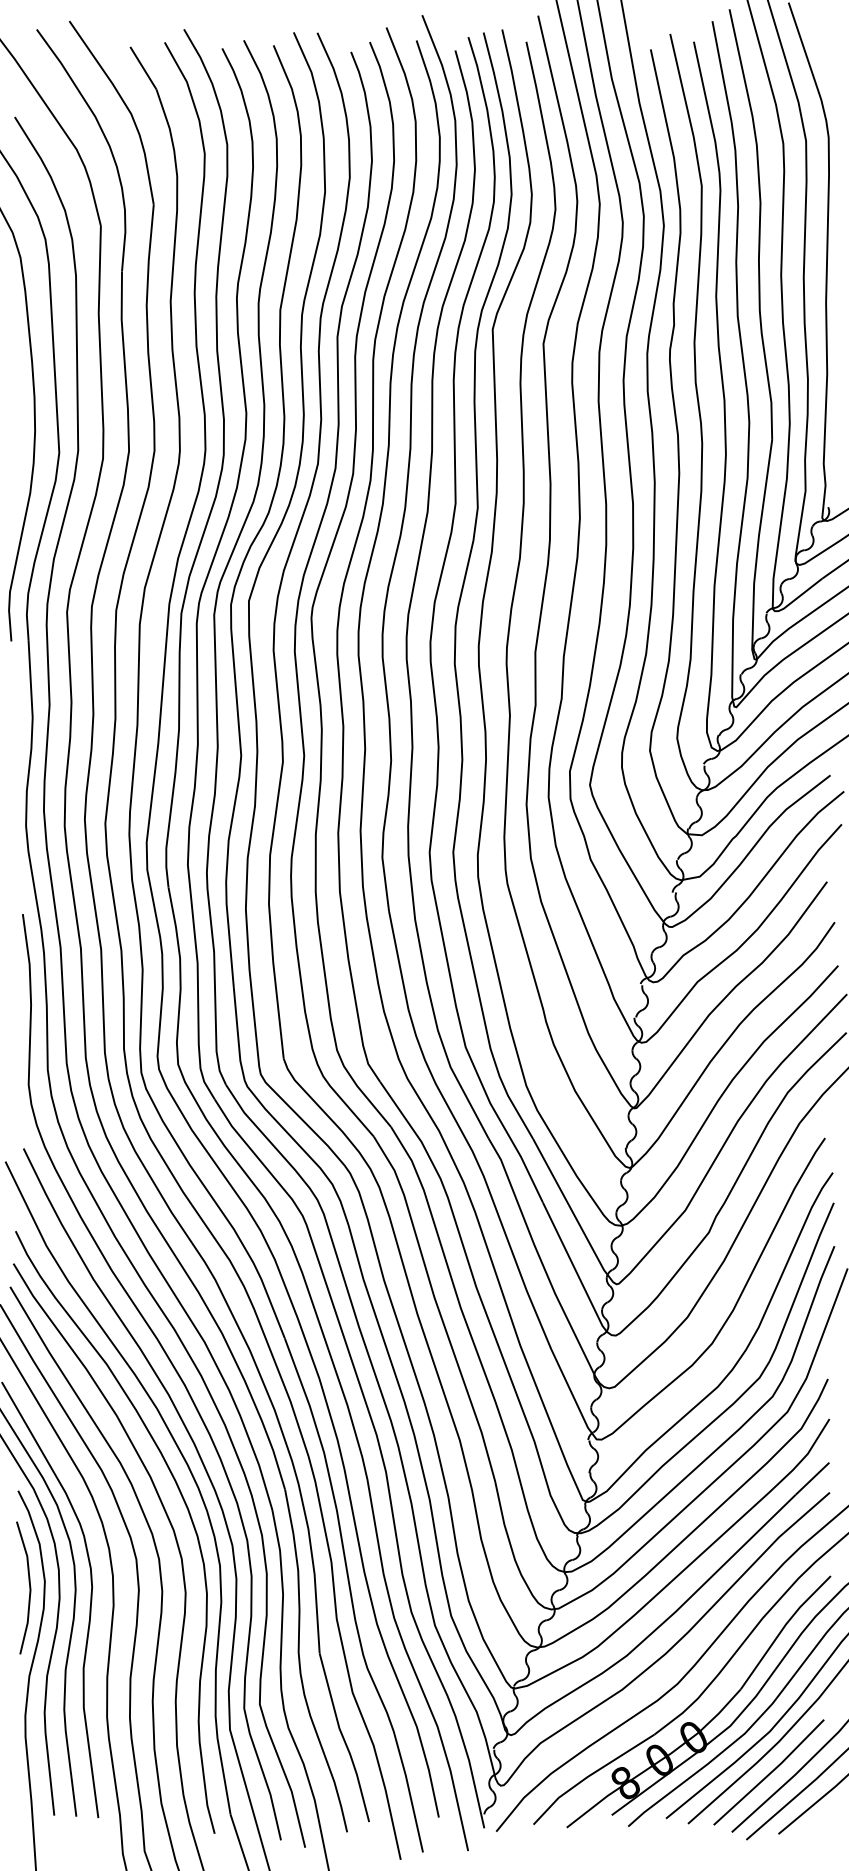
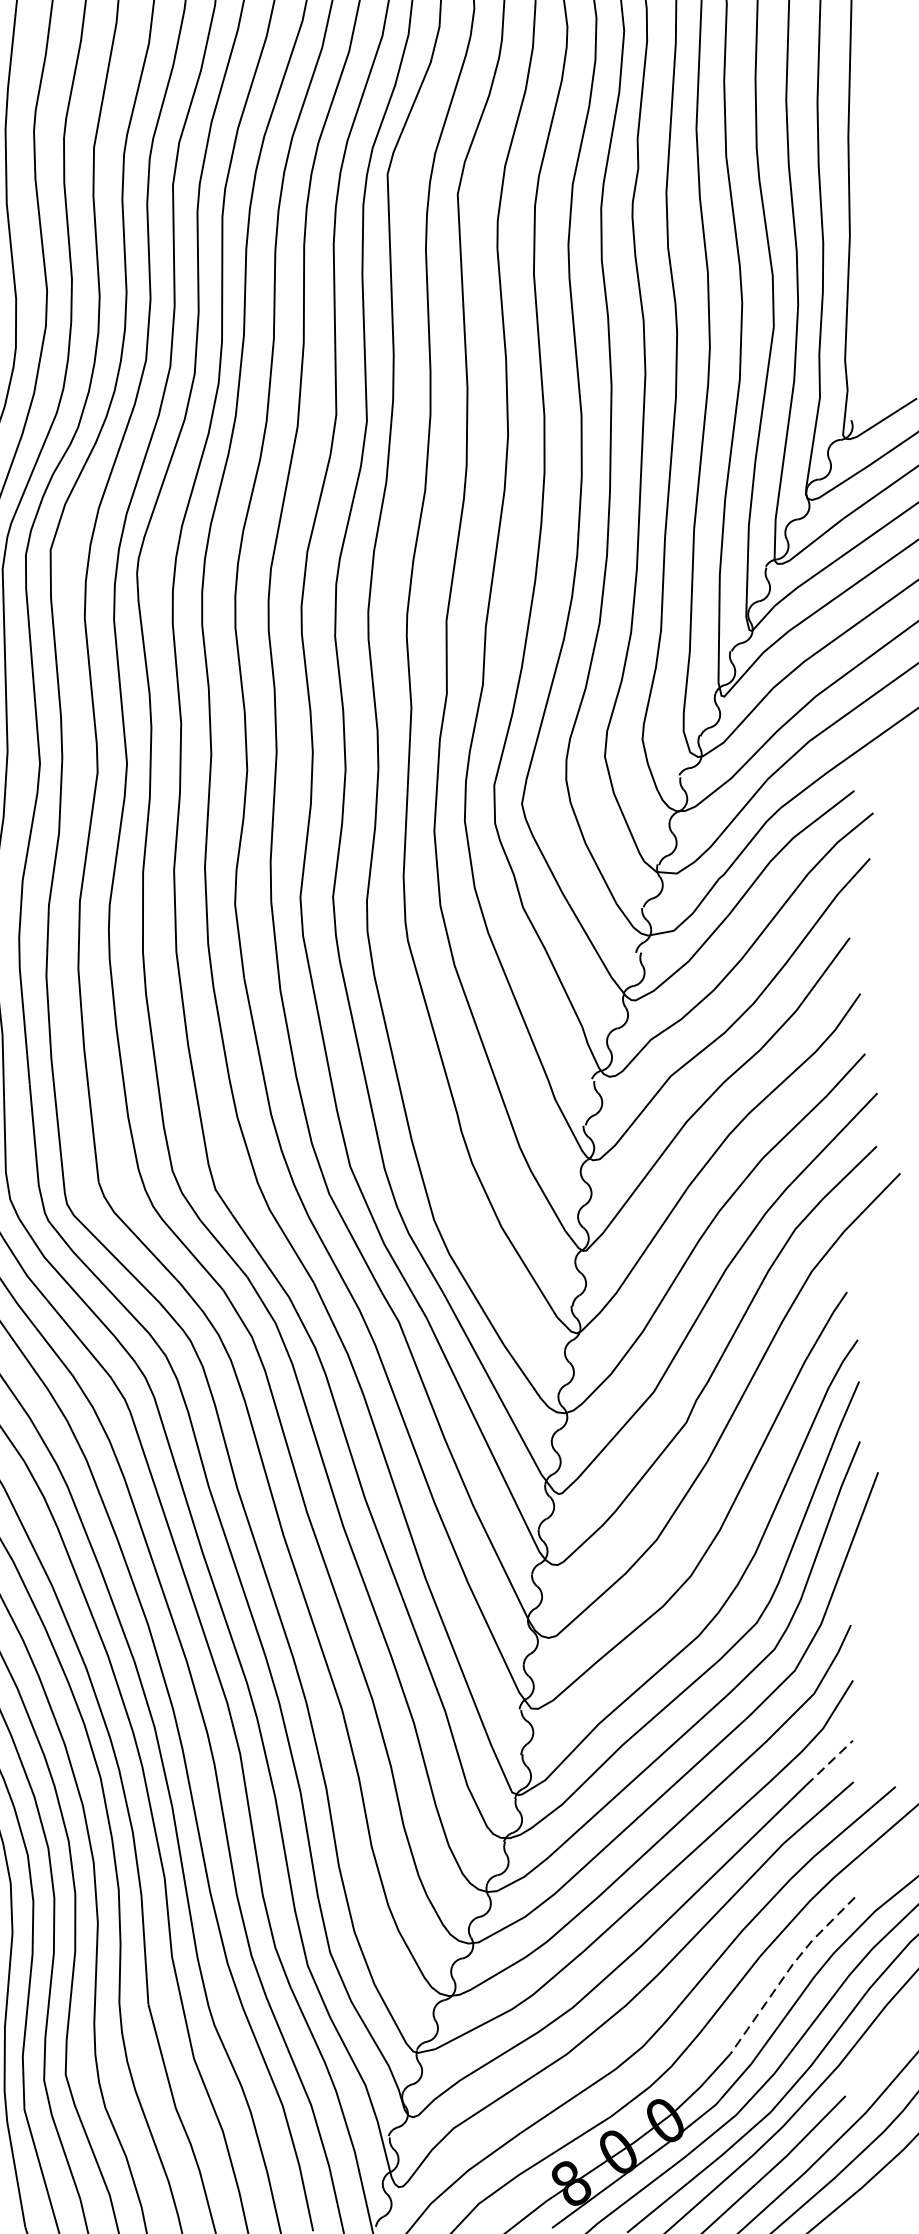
line: (812, 1478) -> (829, 1762), solid -> dashed
line: (782, 1629) -> (788, 1971), solid -> dashed

